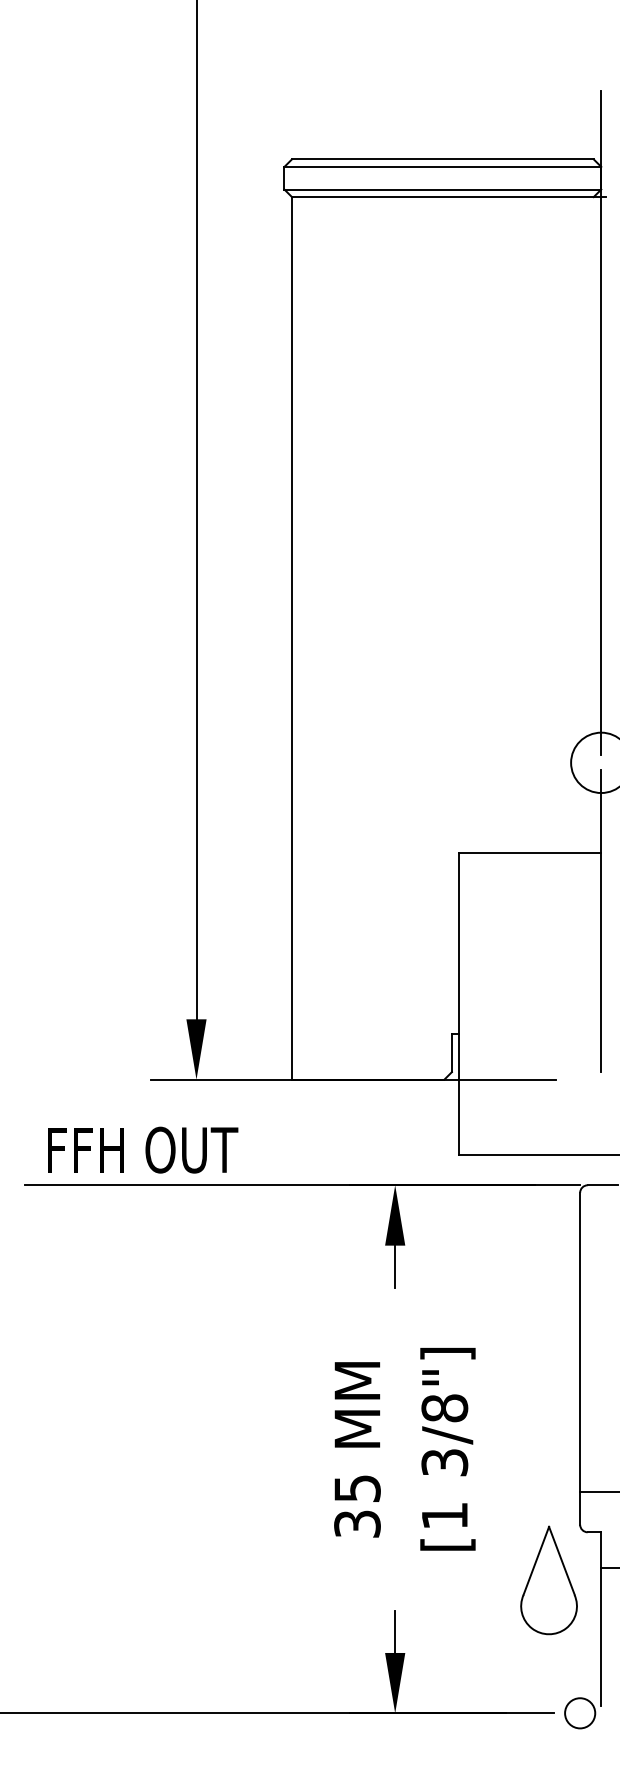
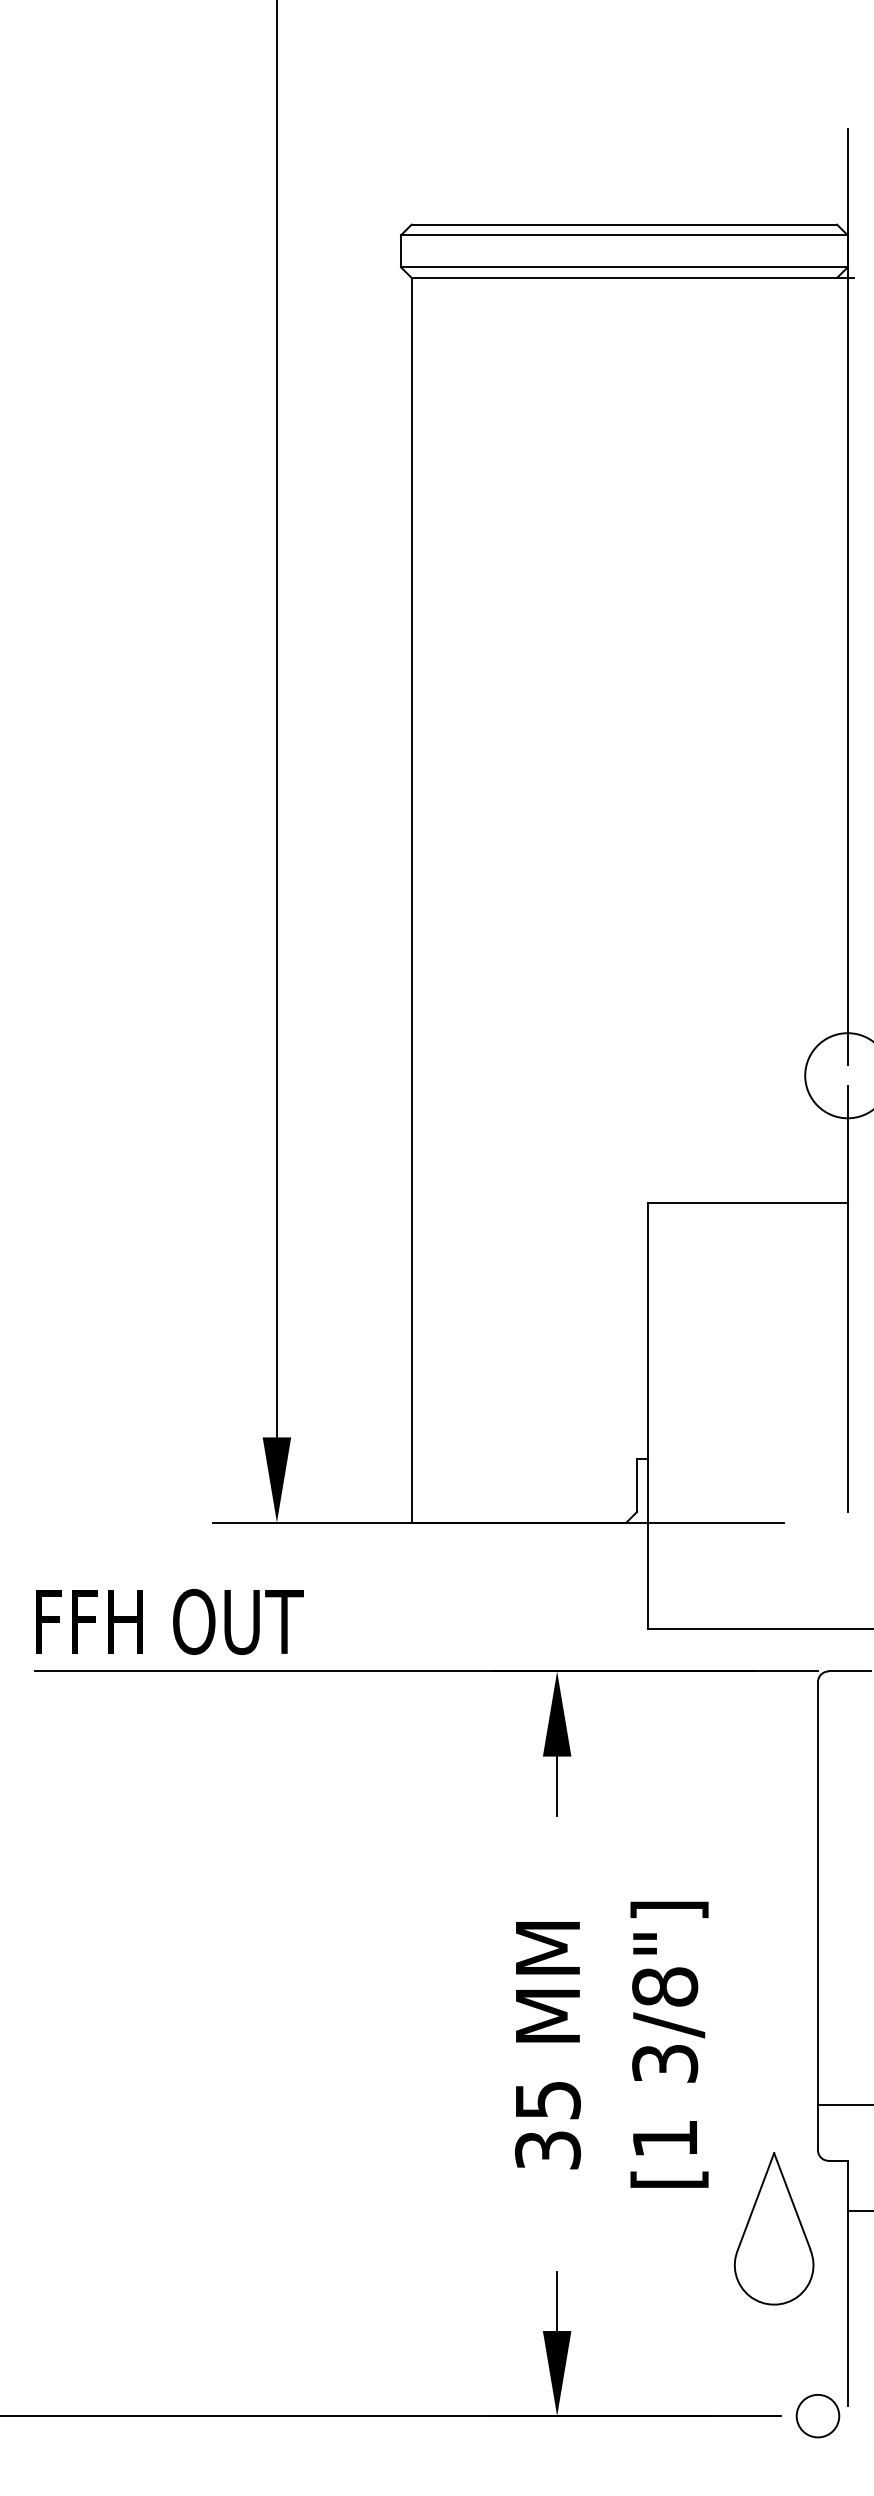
text: (143, 1149) -> (169, 1621), moved
text: (357, 1449) -> (547, 2045), moved
text: (447, 1449) -> (669, 2044), moved

